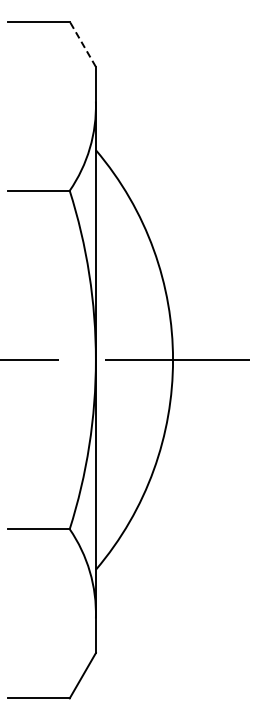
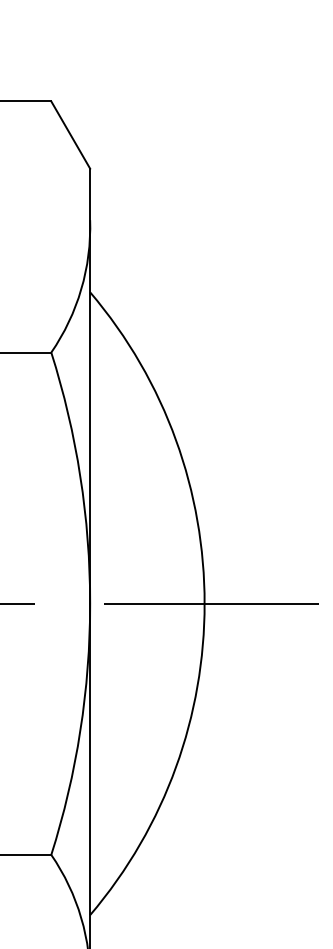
line: (82, 43) -> (70, 133), dashed -> solid

